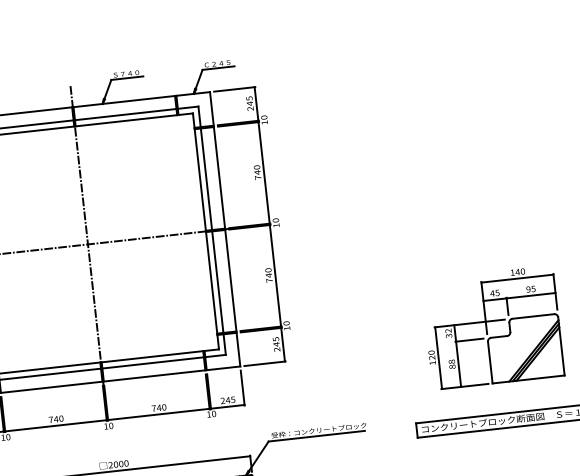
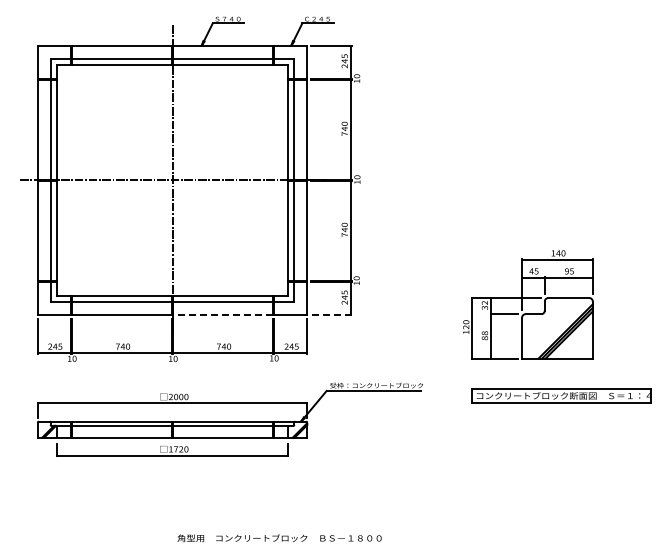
part: (493, 327) -> (528, 304), moved
line: (264, 364) -> (330, 315), solid -> dashed
line: (155, 376) -> (223, 315), solid -> dashed

